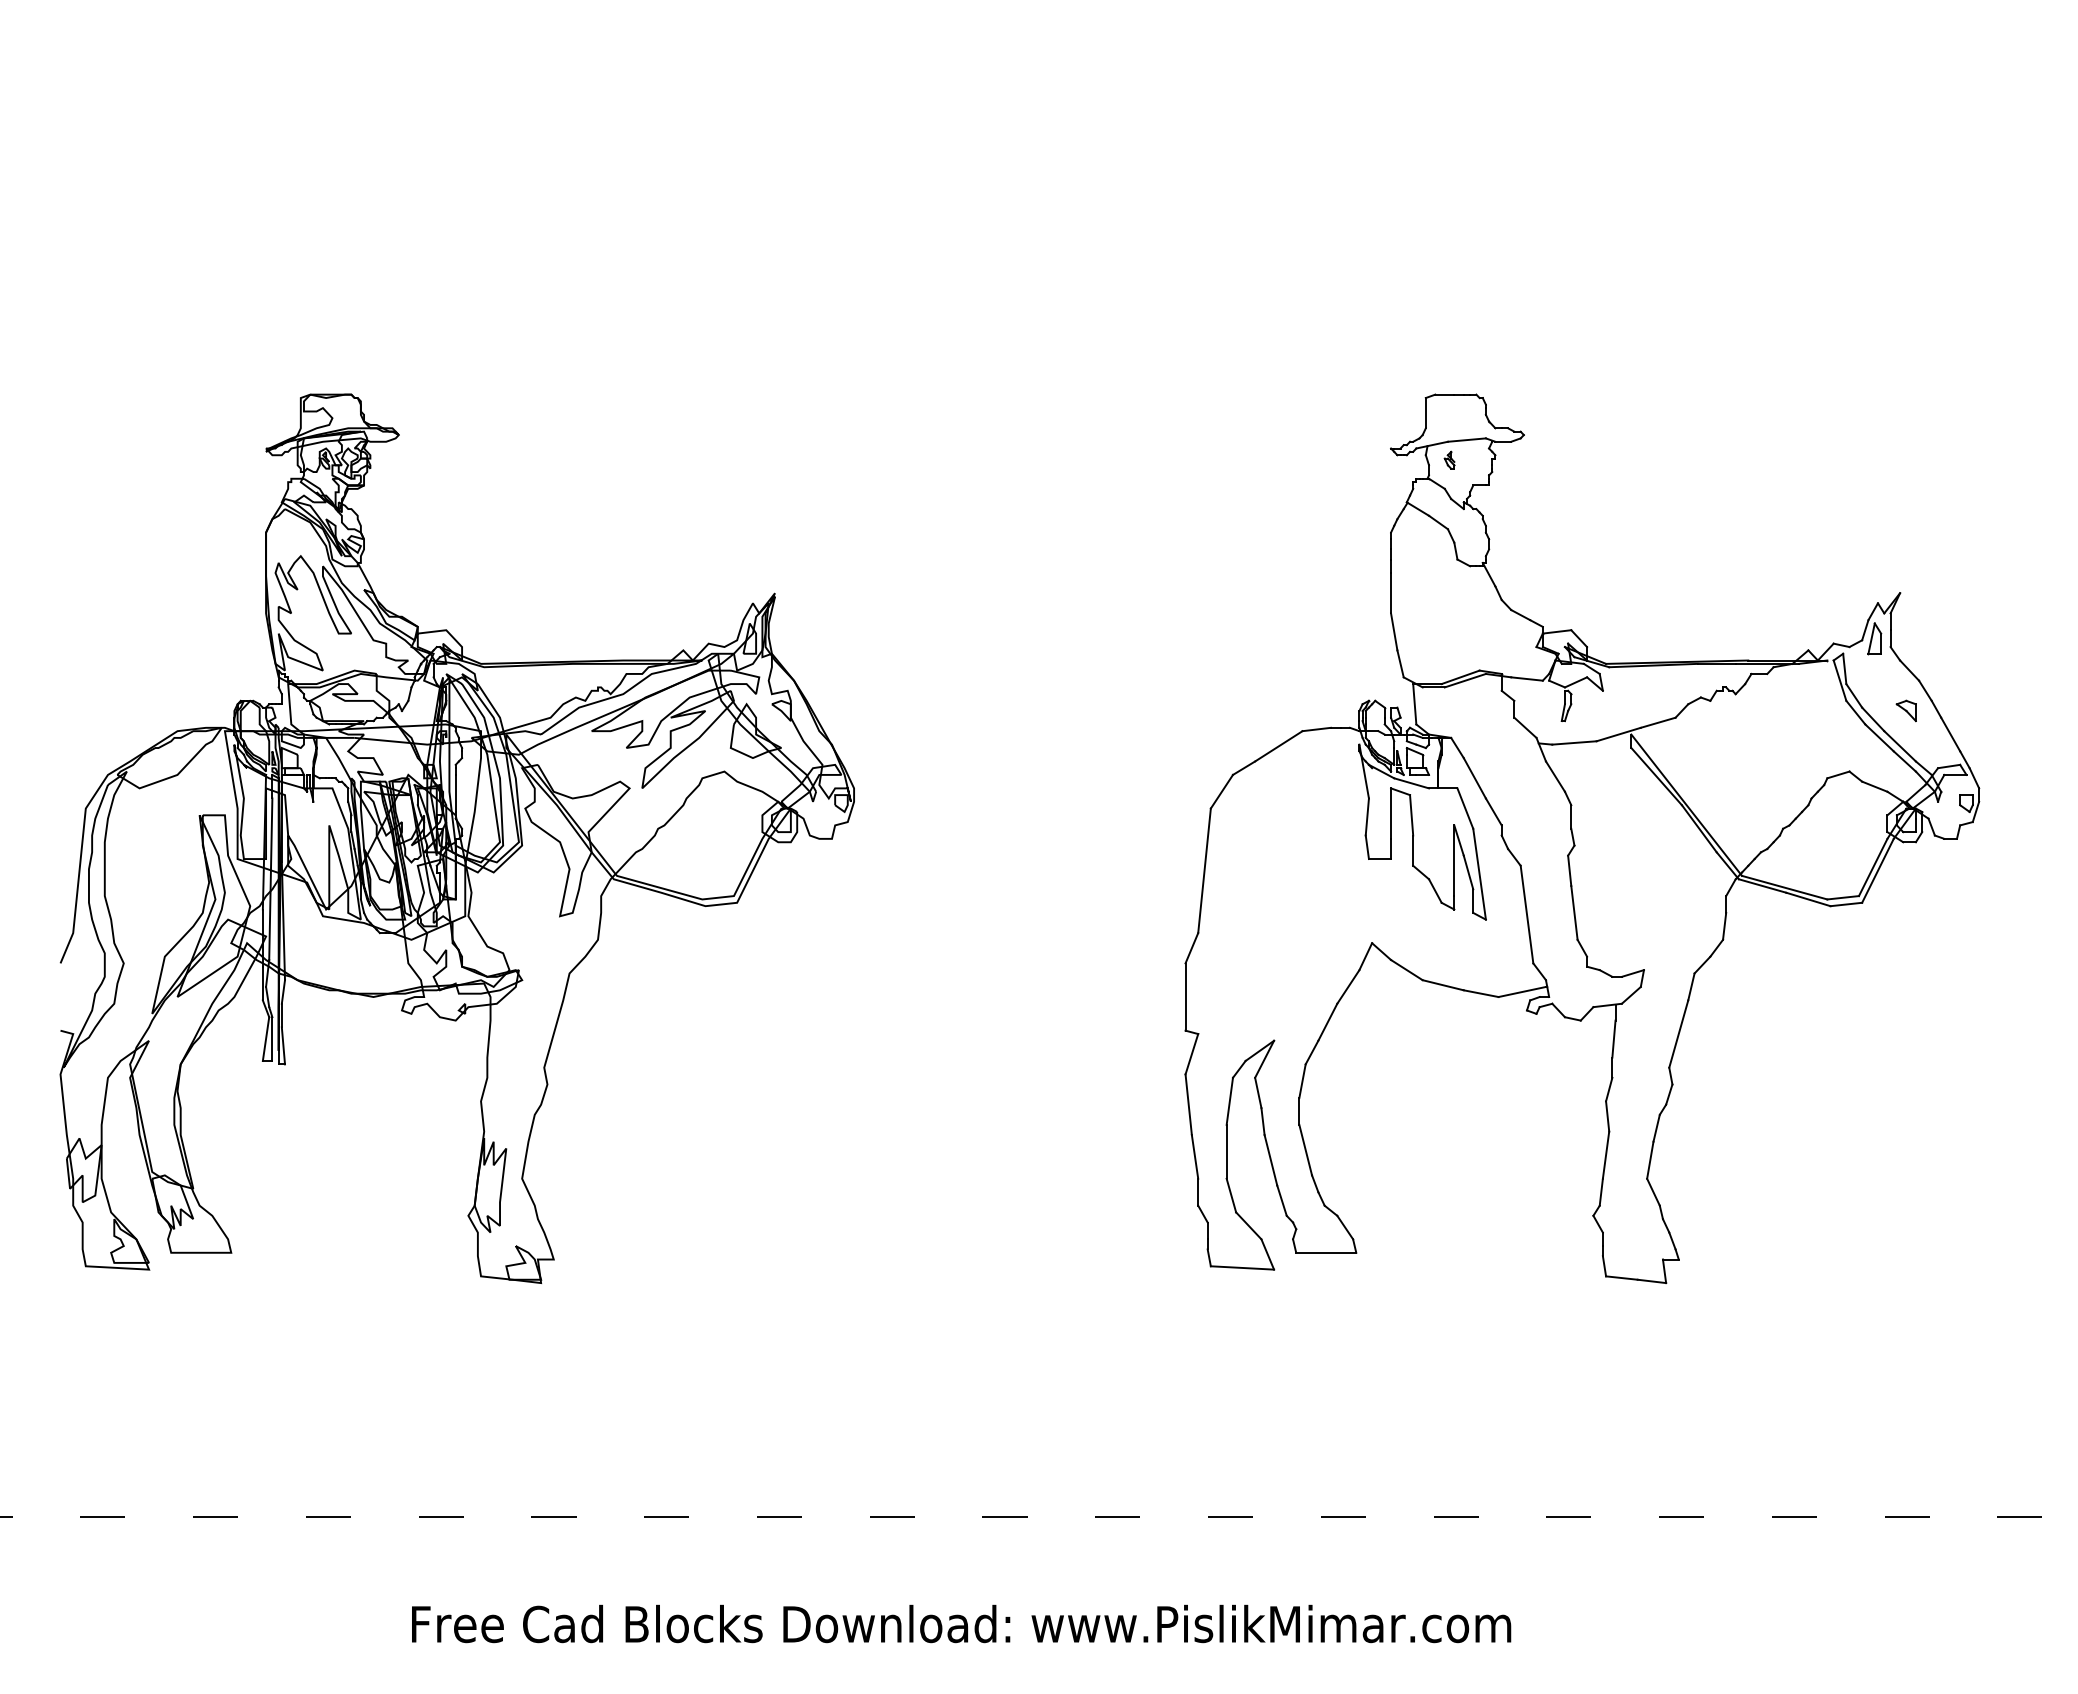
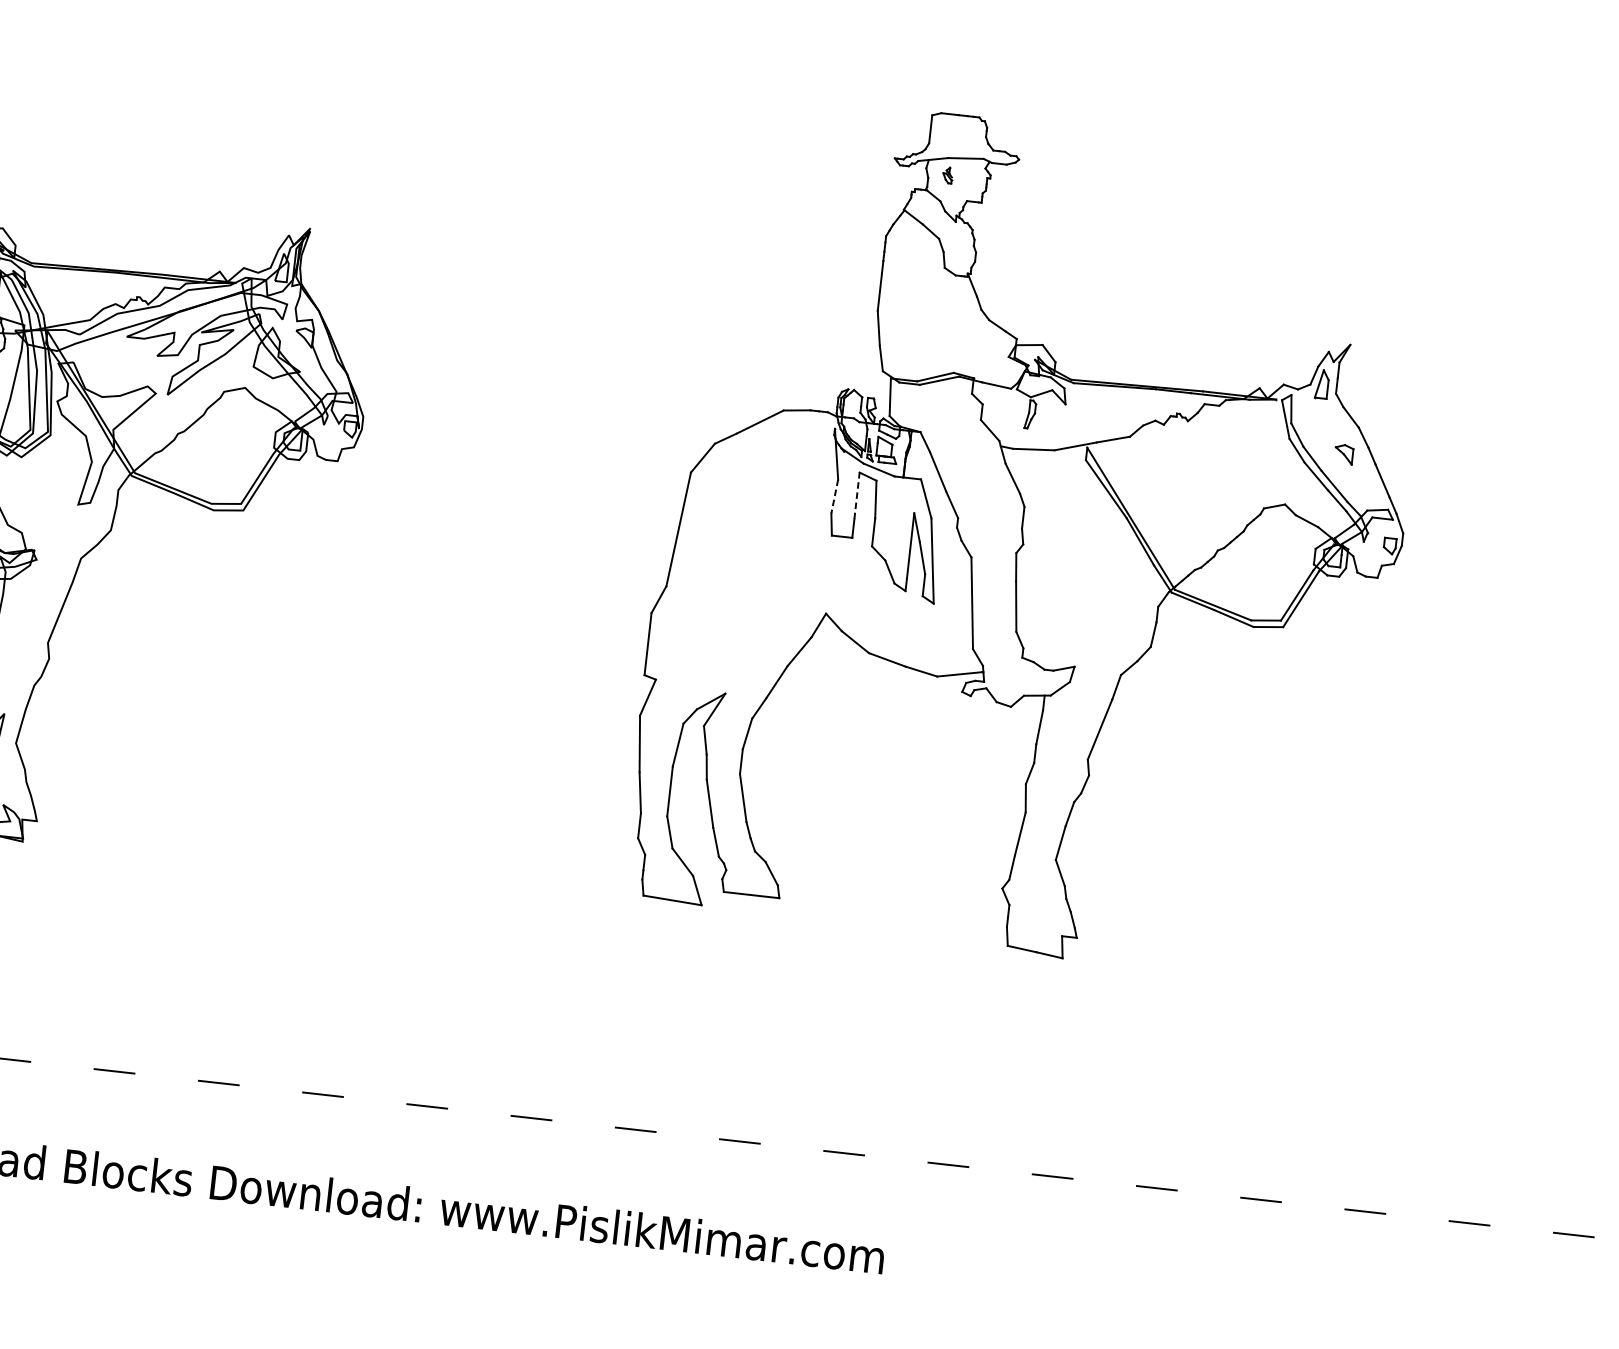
line: (1391, 813) -> (857, 495), solid -> dashed
line: (1367, 817) -> (834, 497), solid -> dashed

